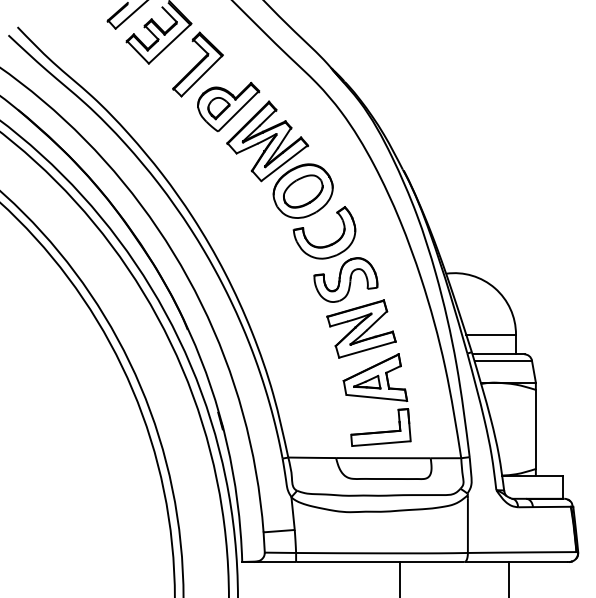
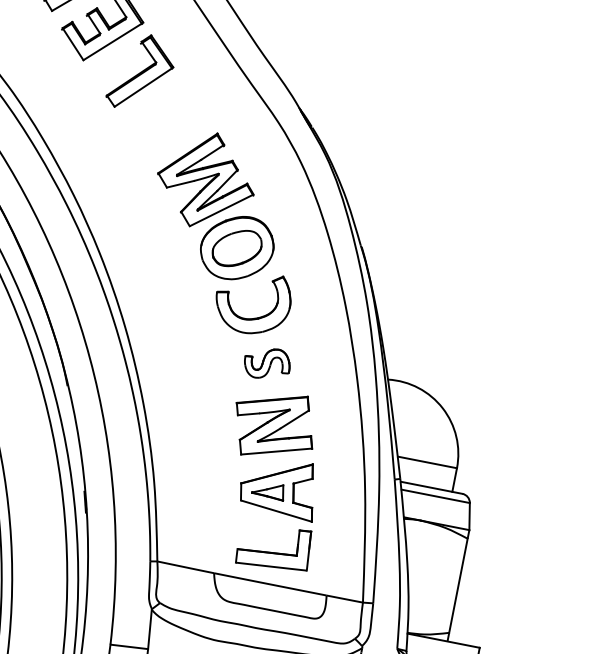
part: (228, 106) -> (168, 129), removed
part: (345, 279) -> (266, 362), size x0.6

